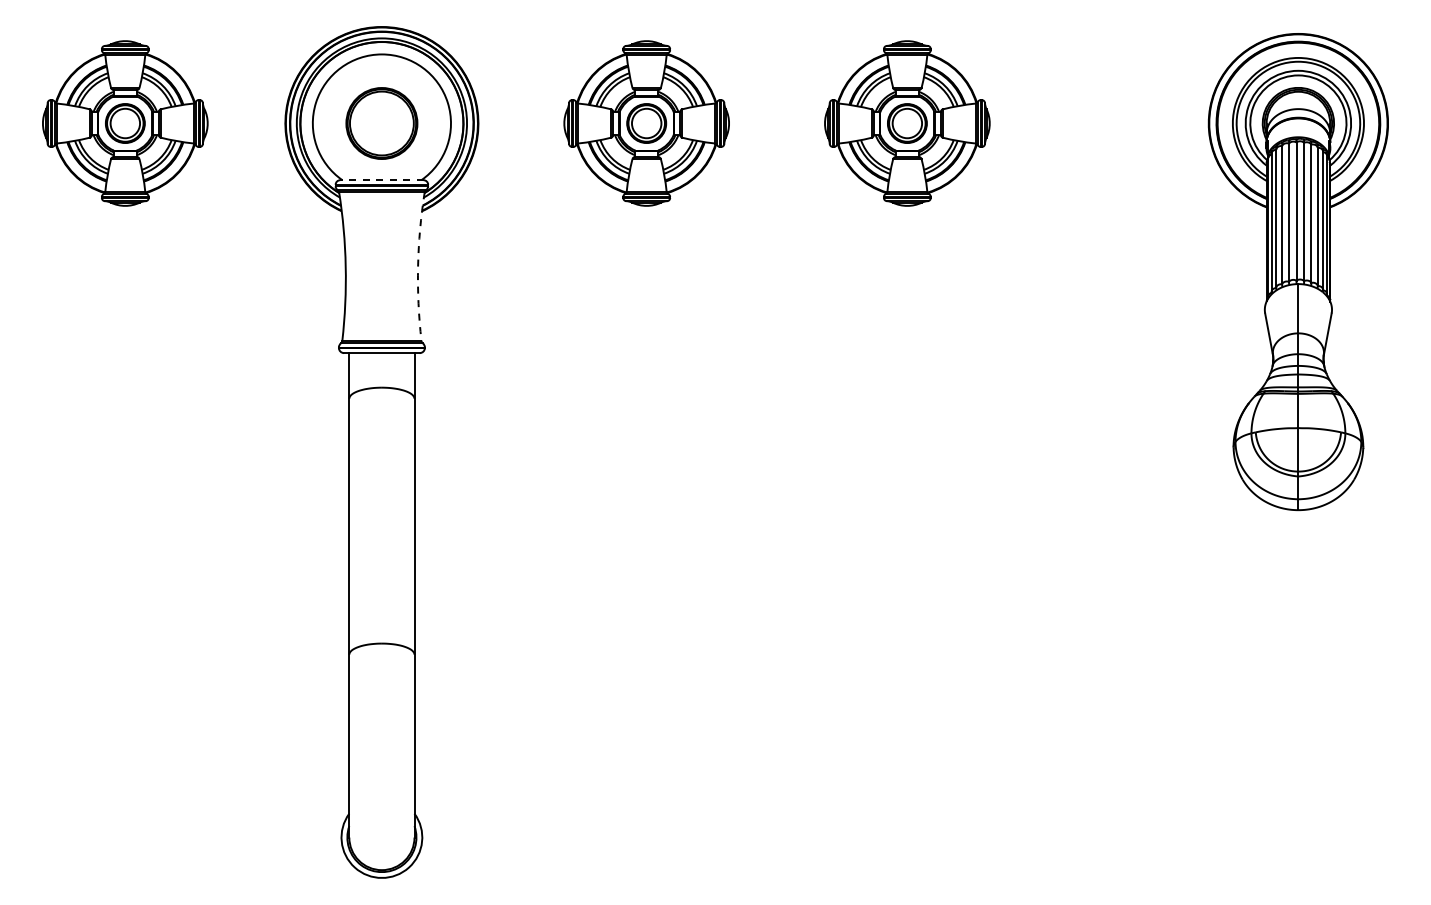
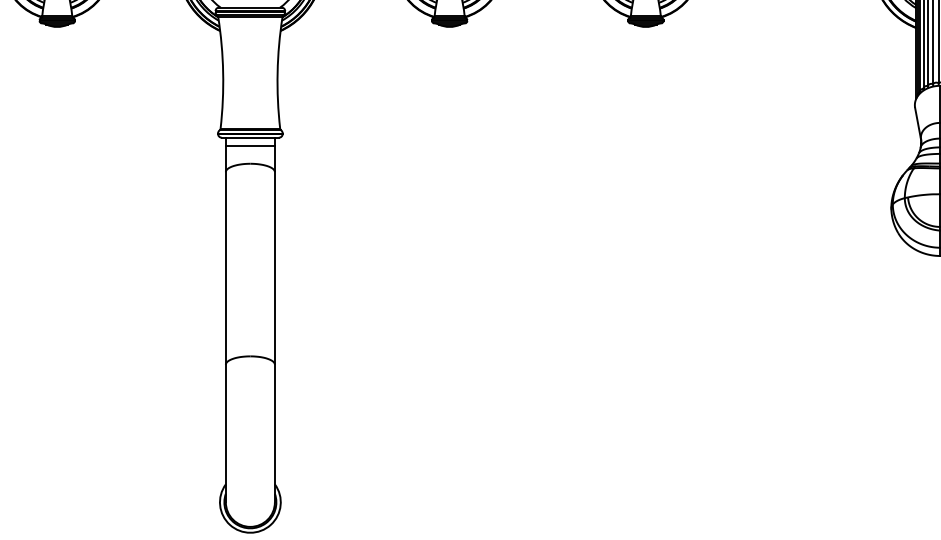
line: (381, 180) -> (250, 7), dashed -> solid
arc: (418, 266) -> (277, 72), dashed -> solid
line: (381, 363) -> (250, 145), added

